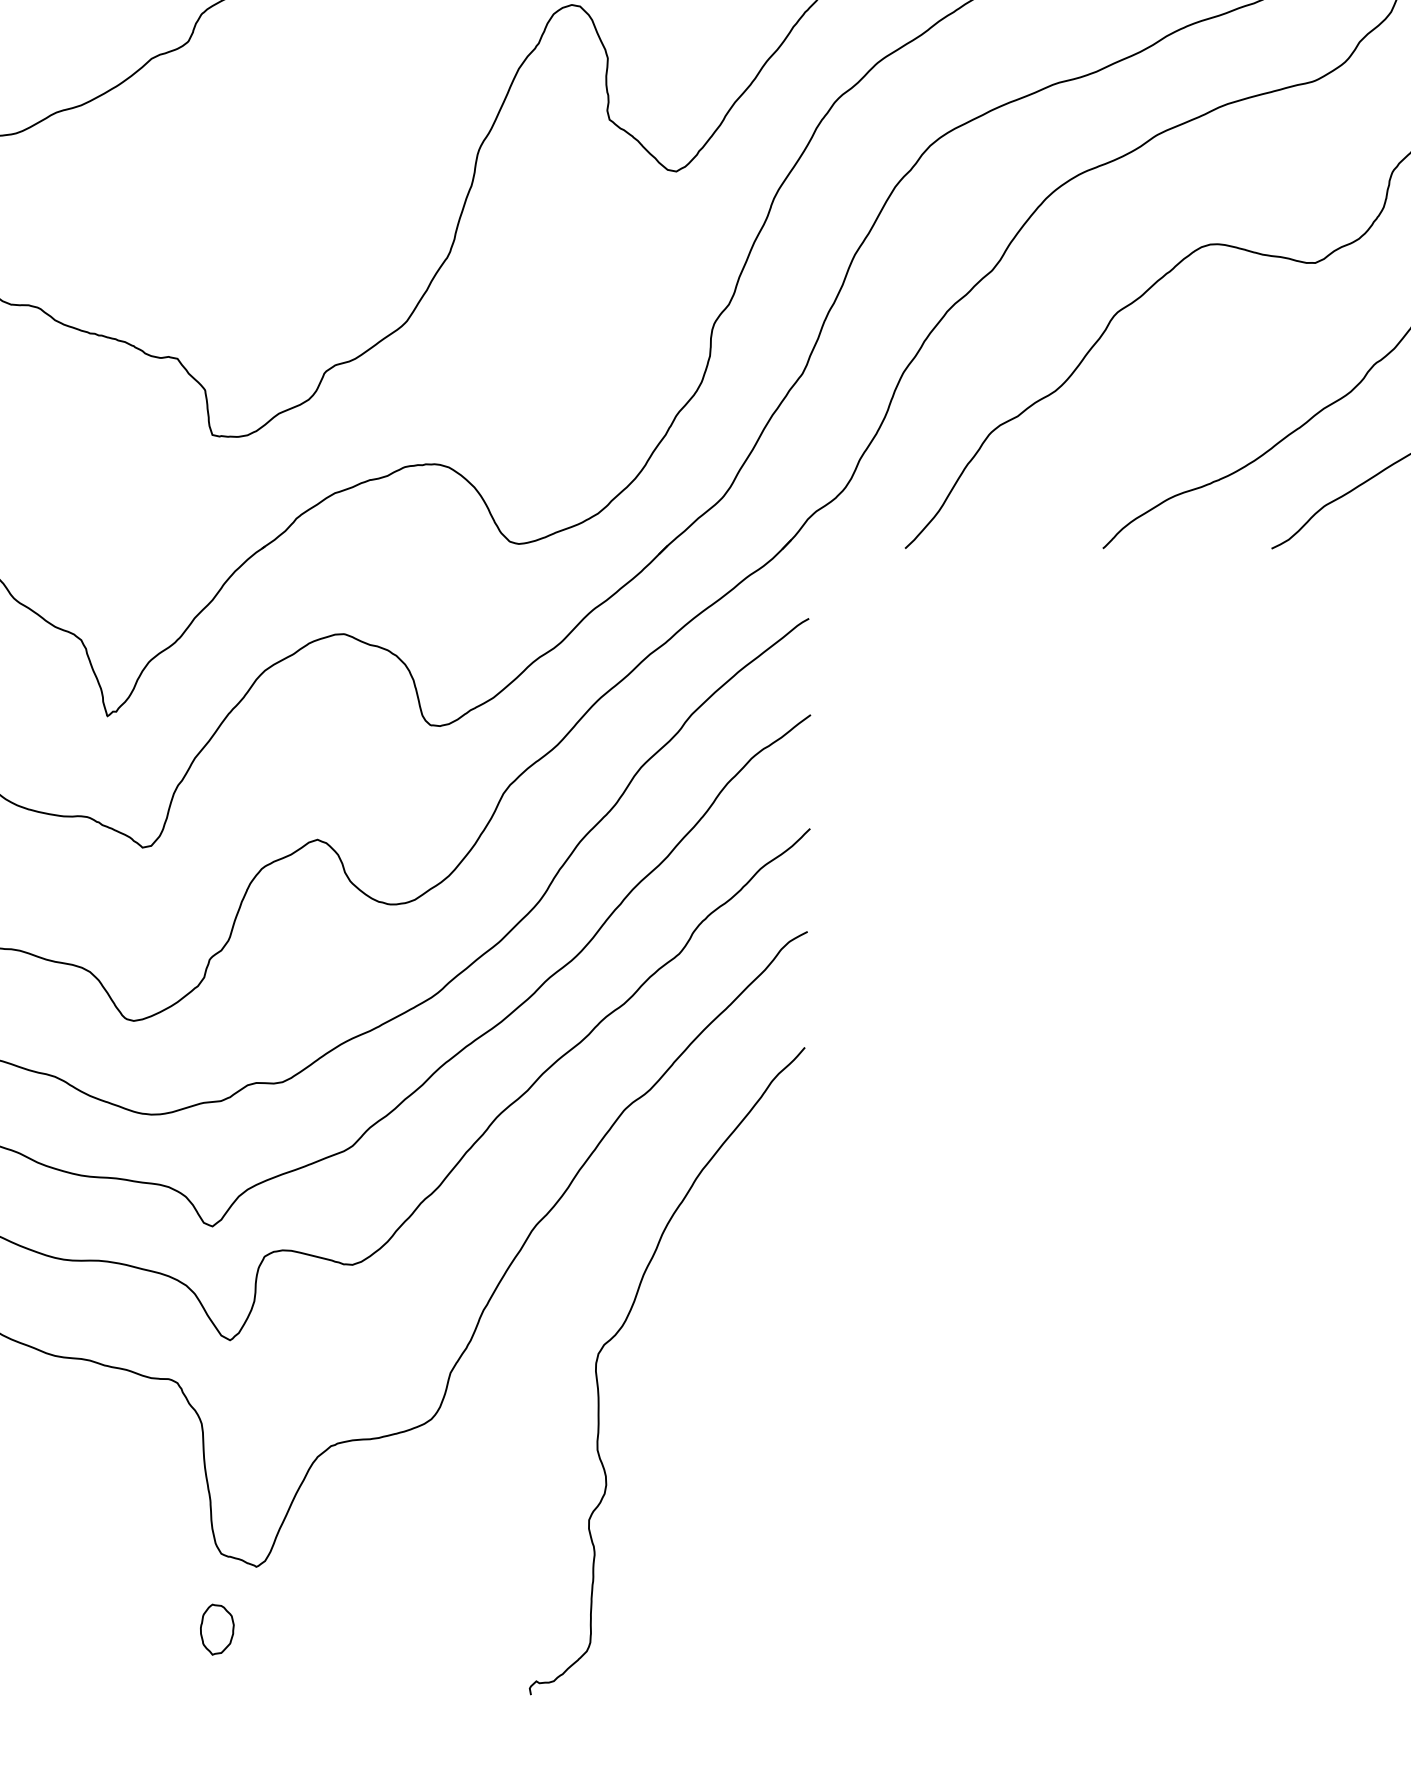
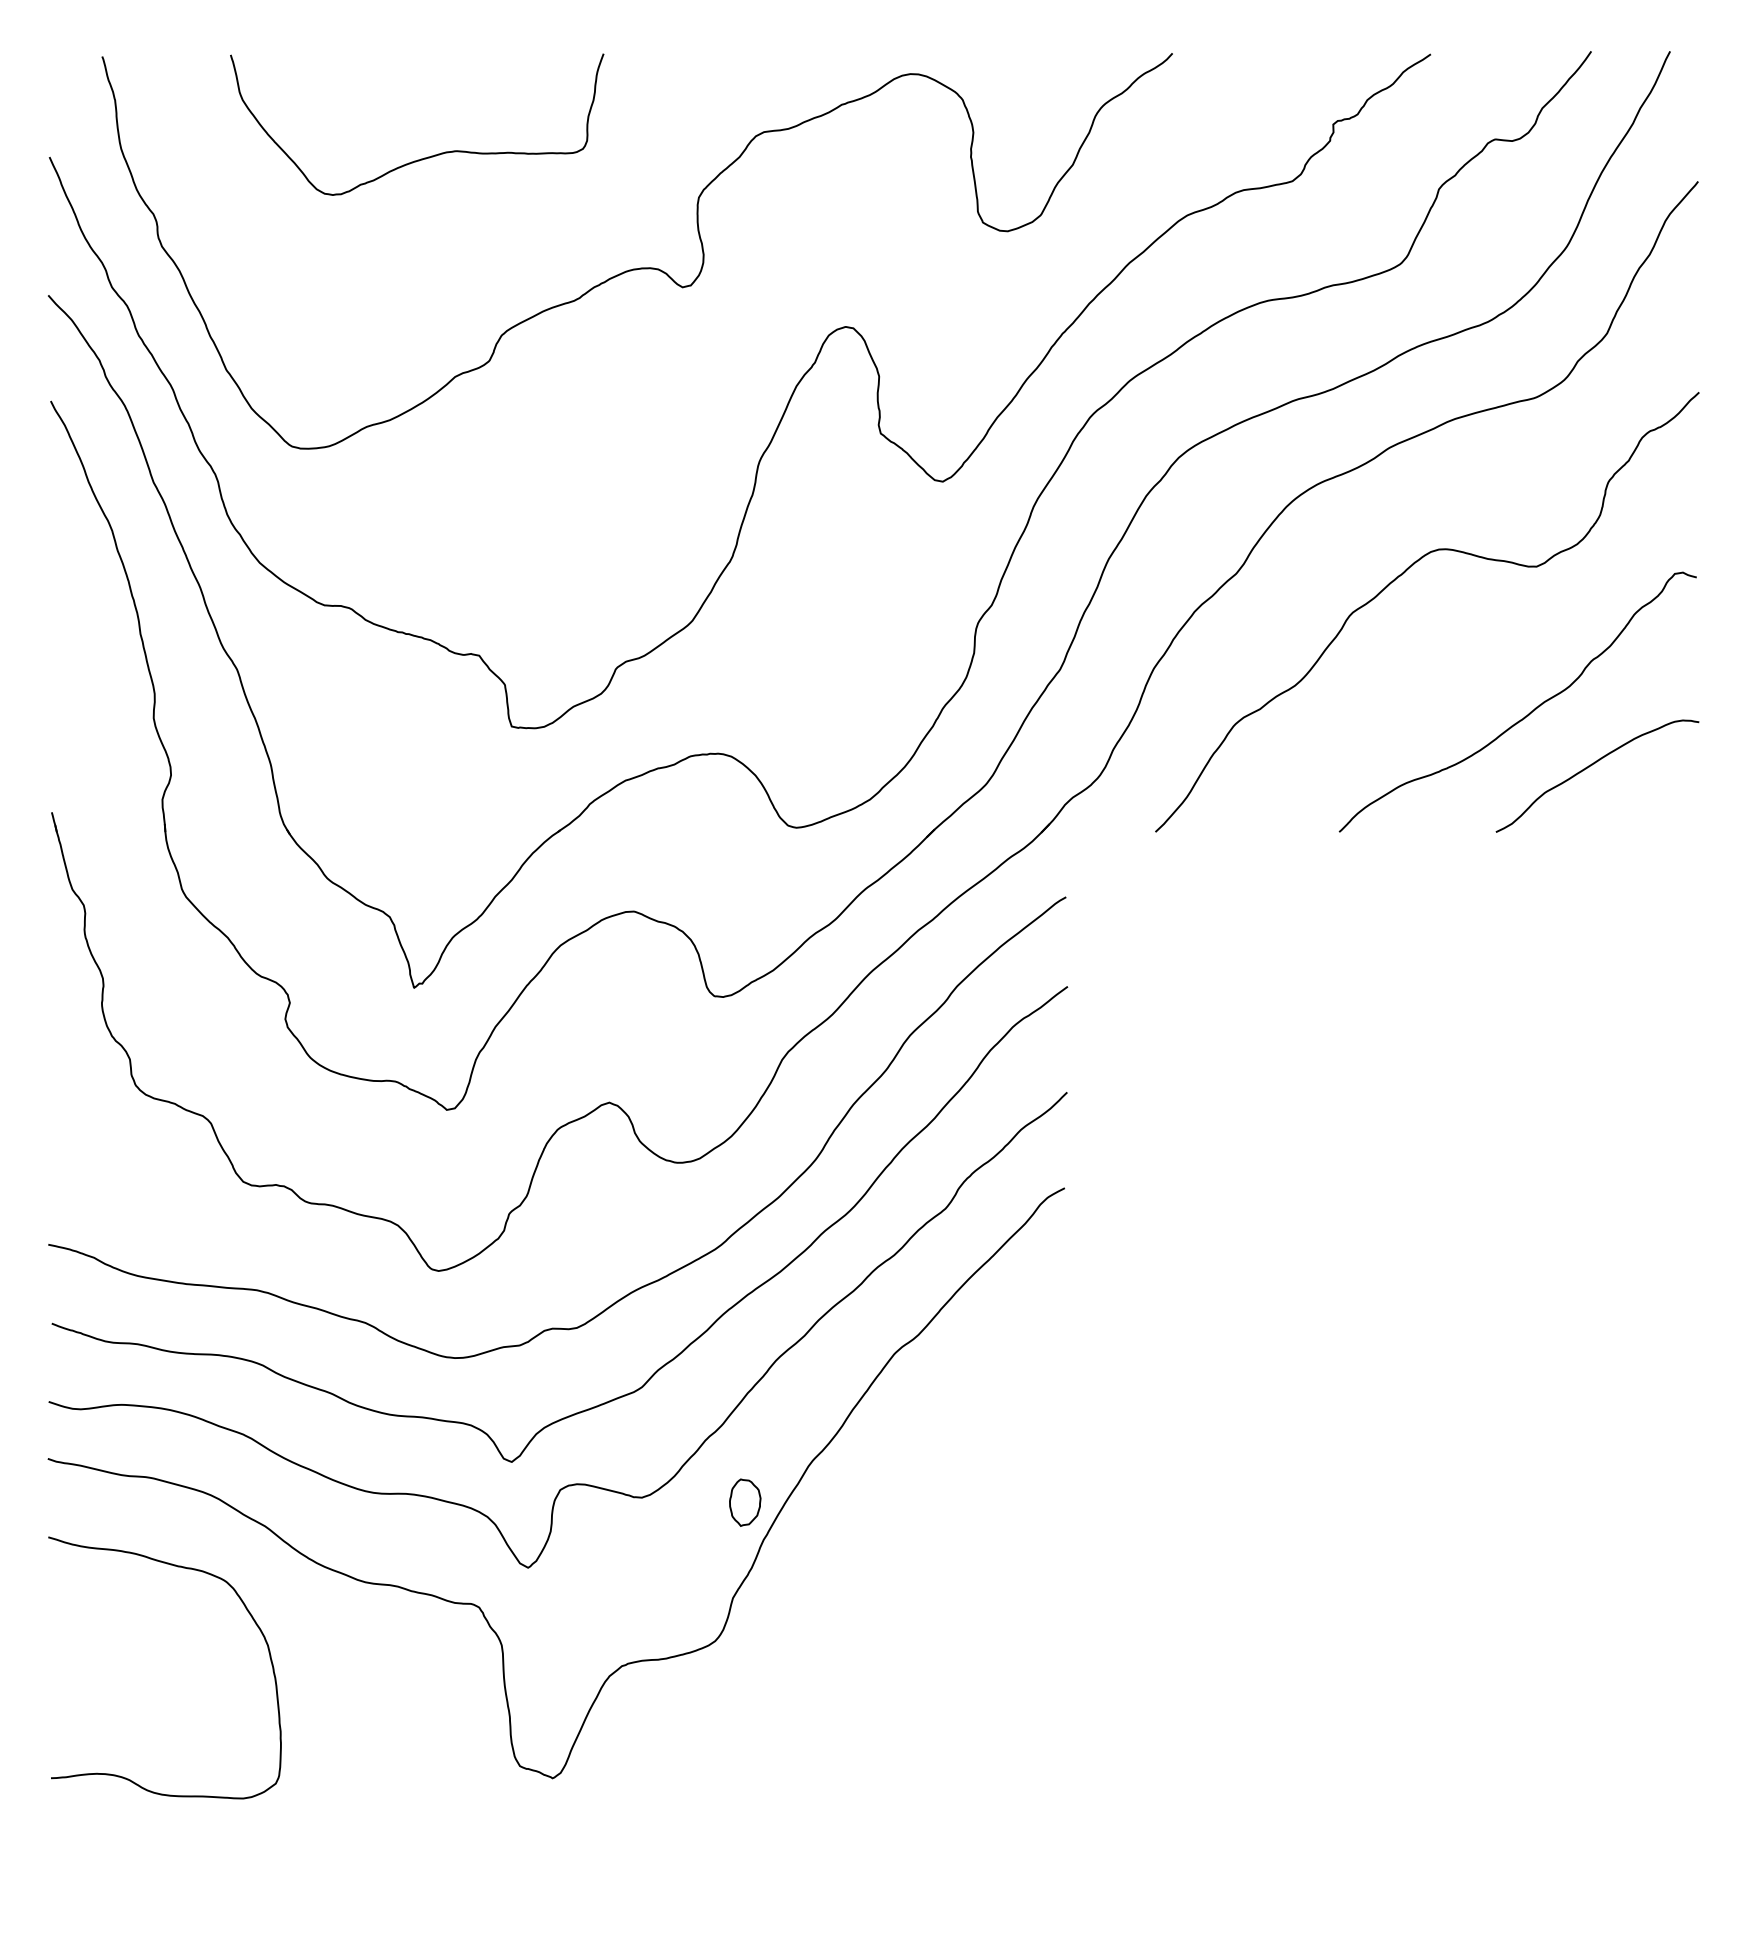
curve: (620, 1331) -> (890, 1559), removed
part: (217, 1629) -> (745, 1502), moved

